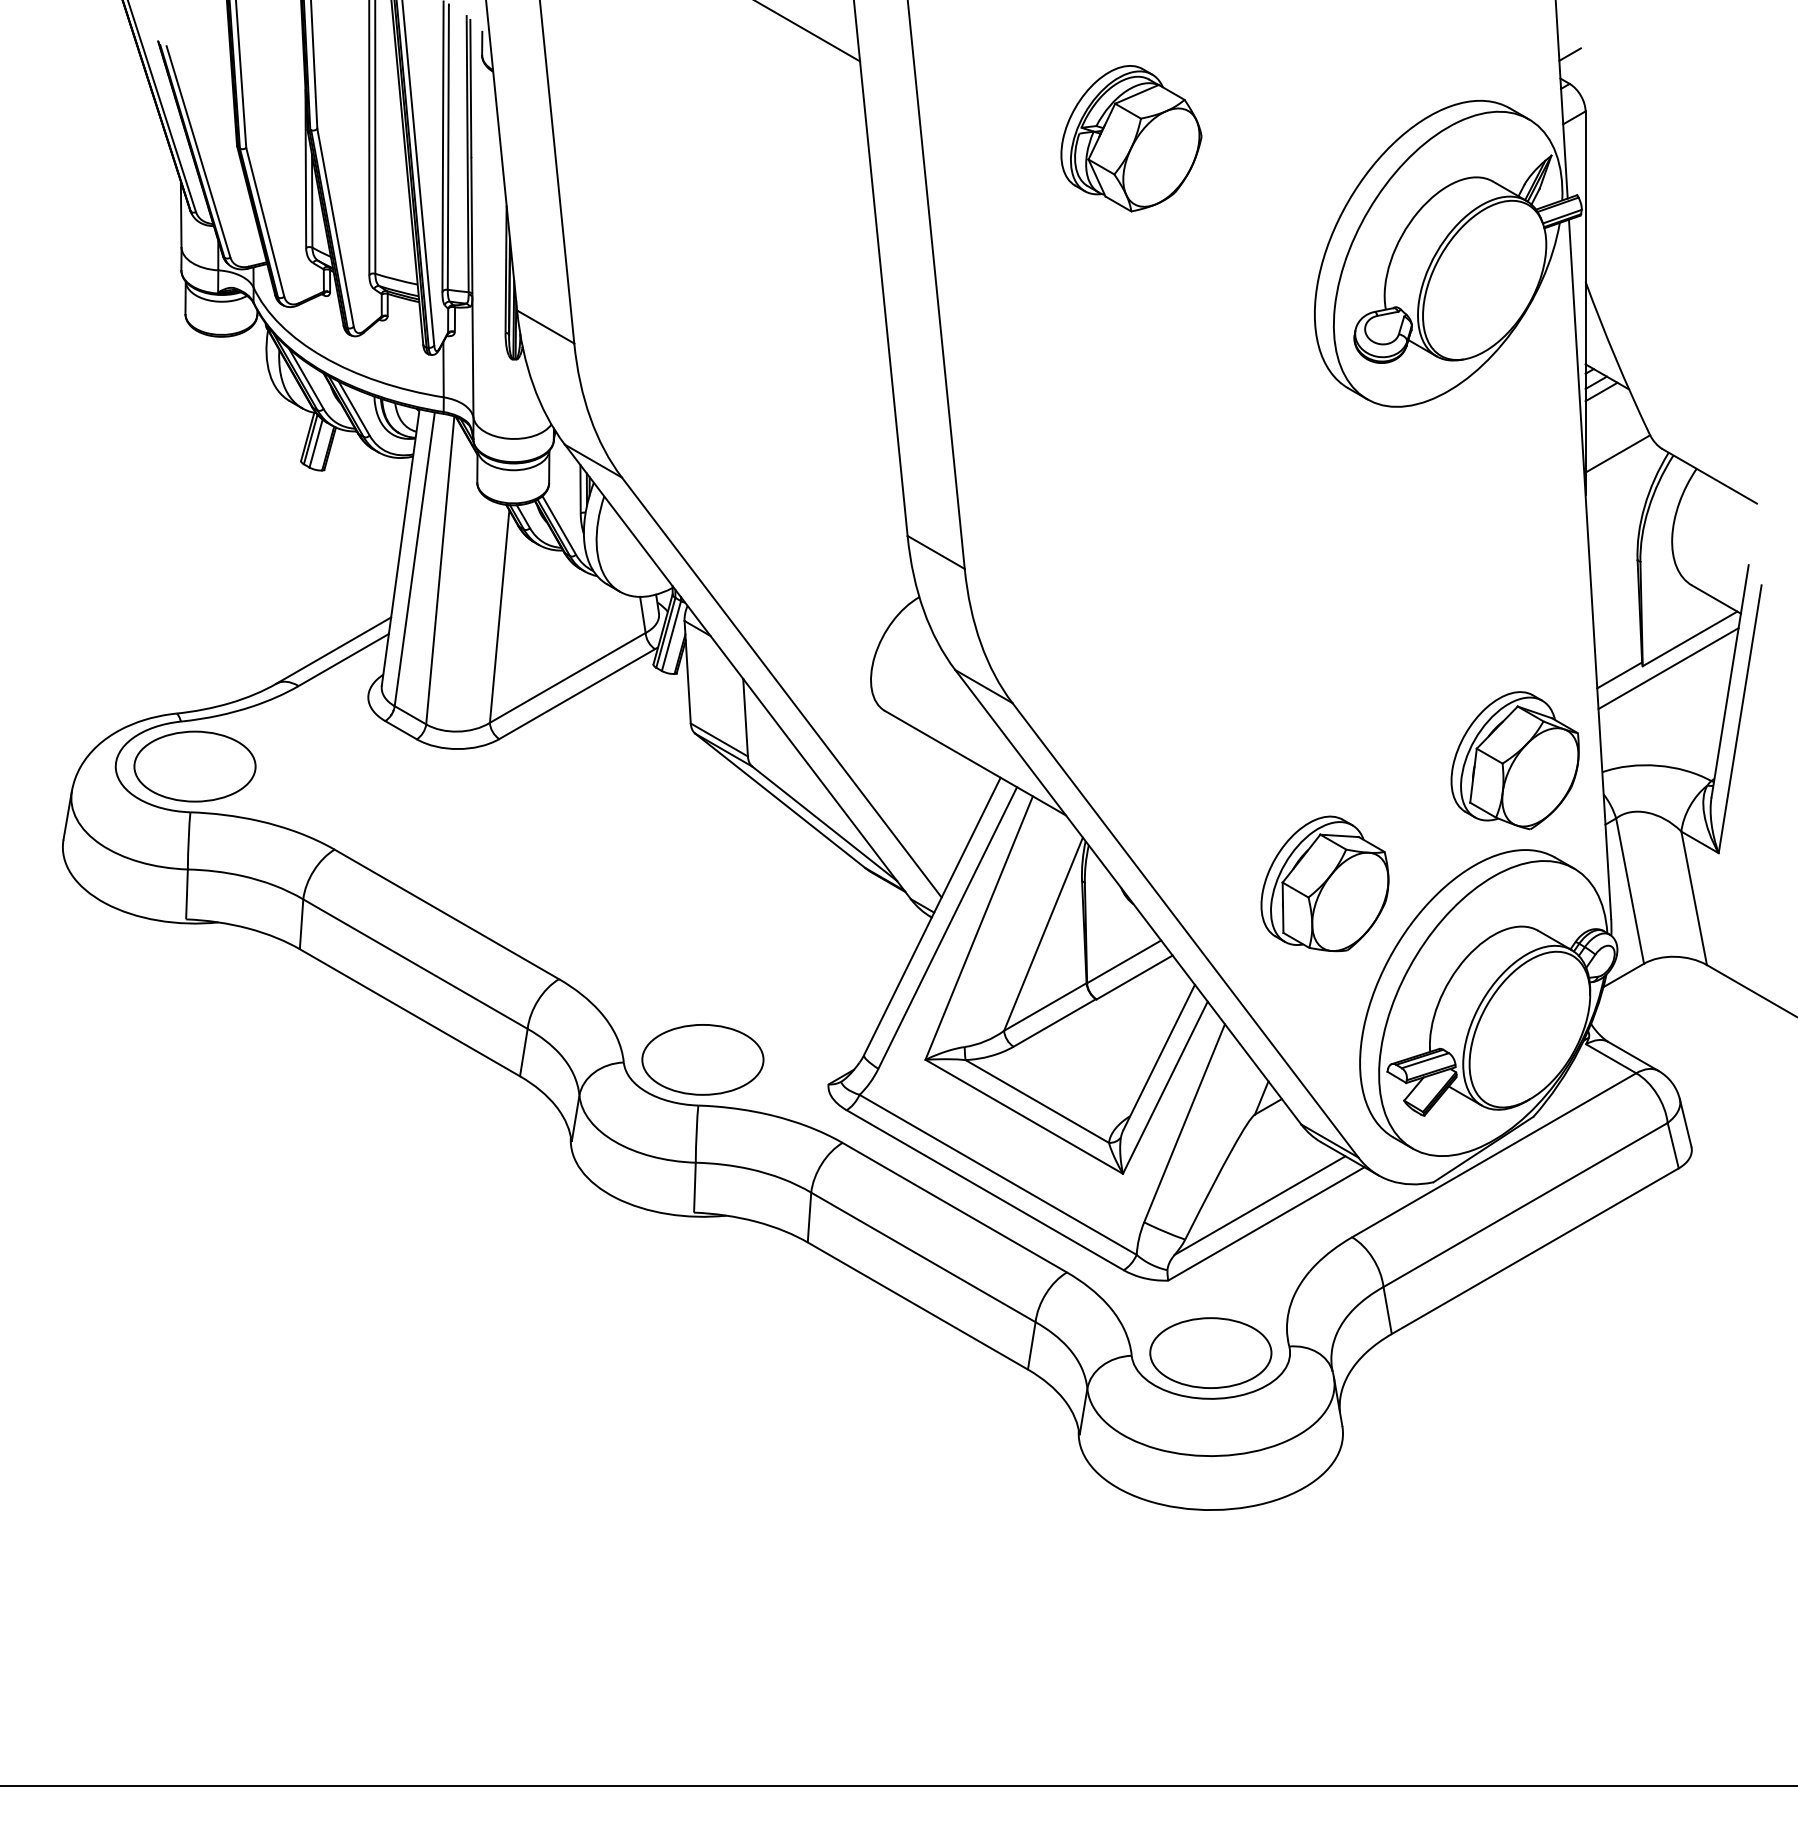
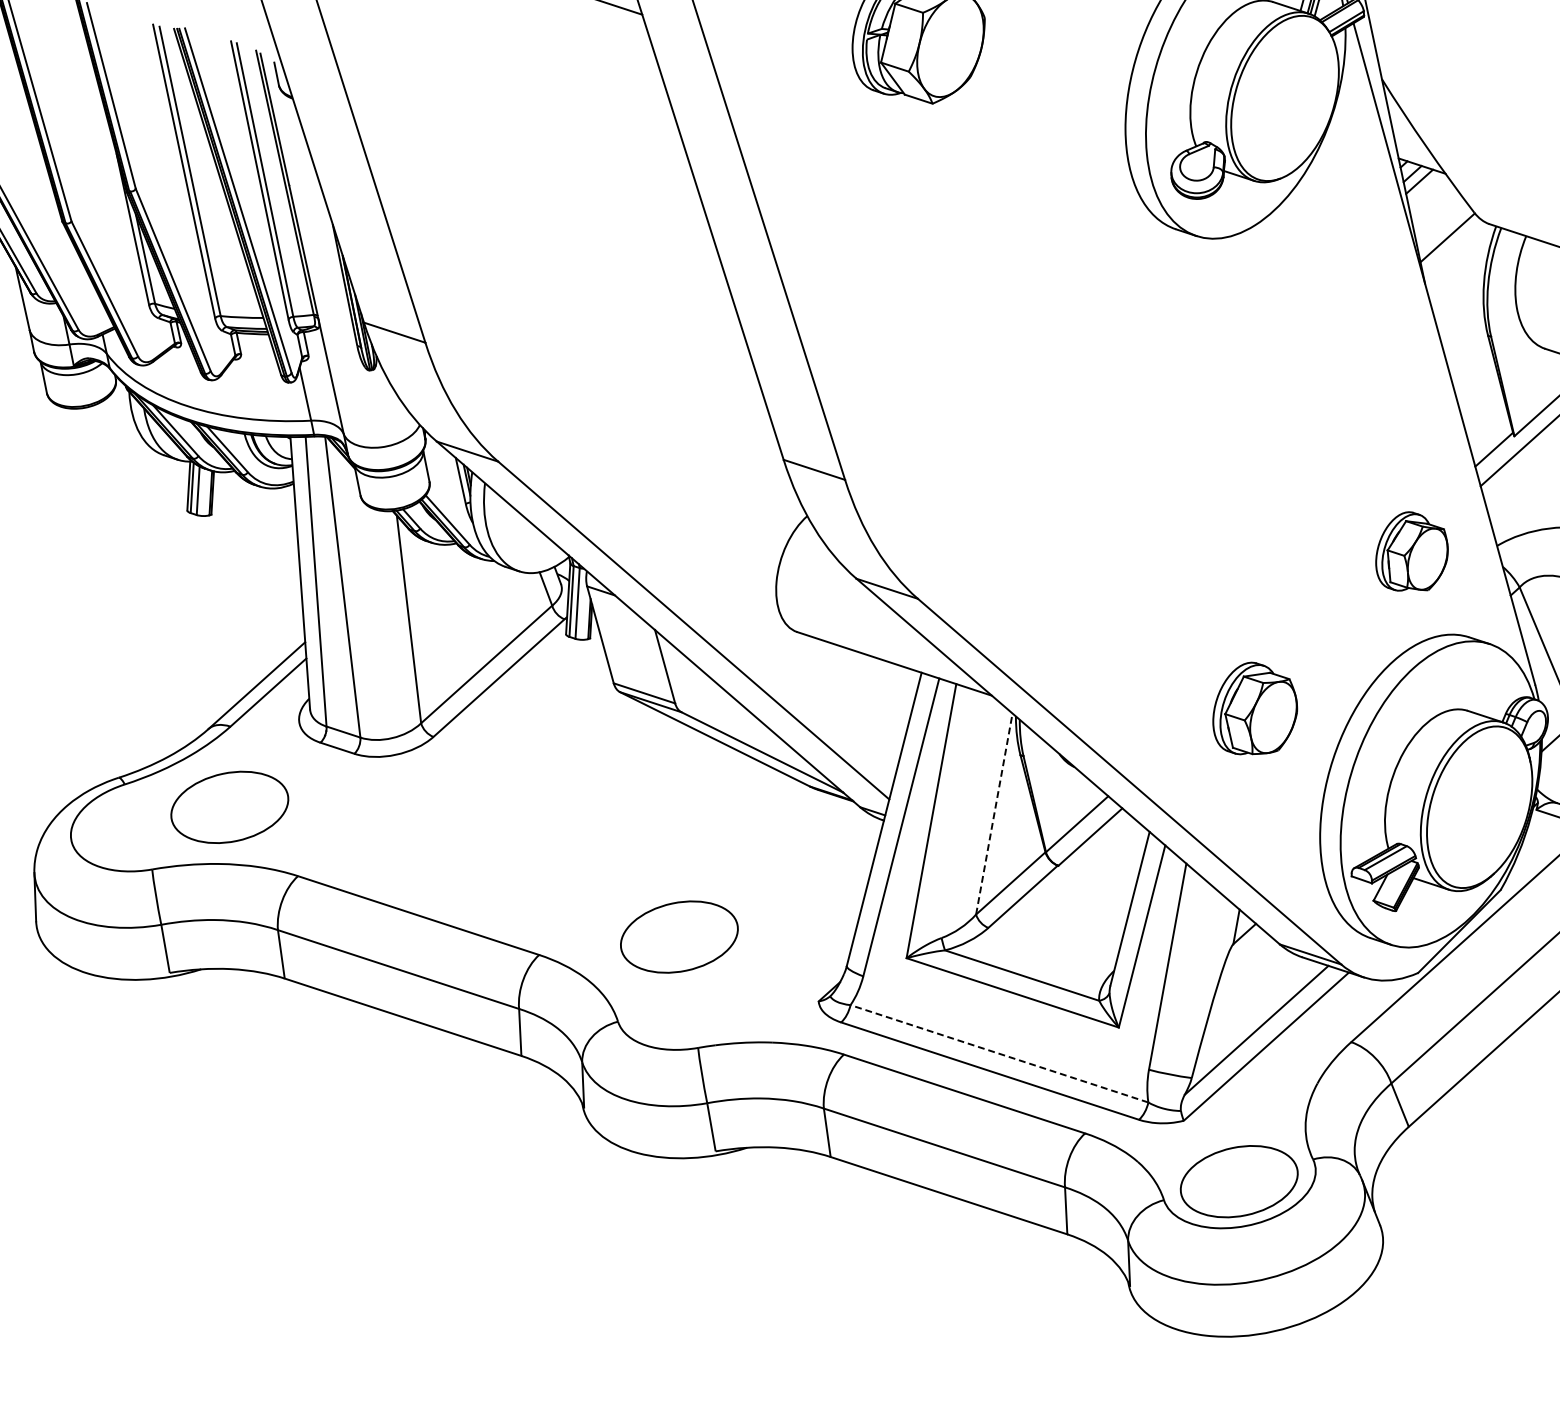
part: (1514, 760) -> (1410, 552), size x0.6
part: (194, 766) -> (229, 807), moved
part: (1324, 883) -> (1253, 708), size x0.7
line: (1043, 933) -> (994, 813), solid -> dashed
part: (702, 1059) -> (678, 936), moved
line: (997, 1174) -> (998, 1053), solid -> dashed

